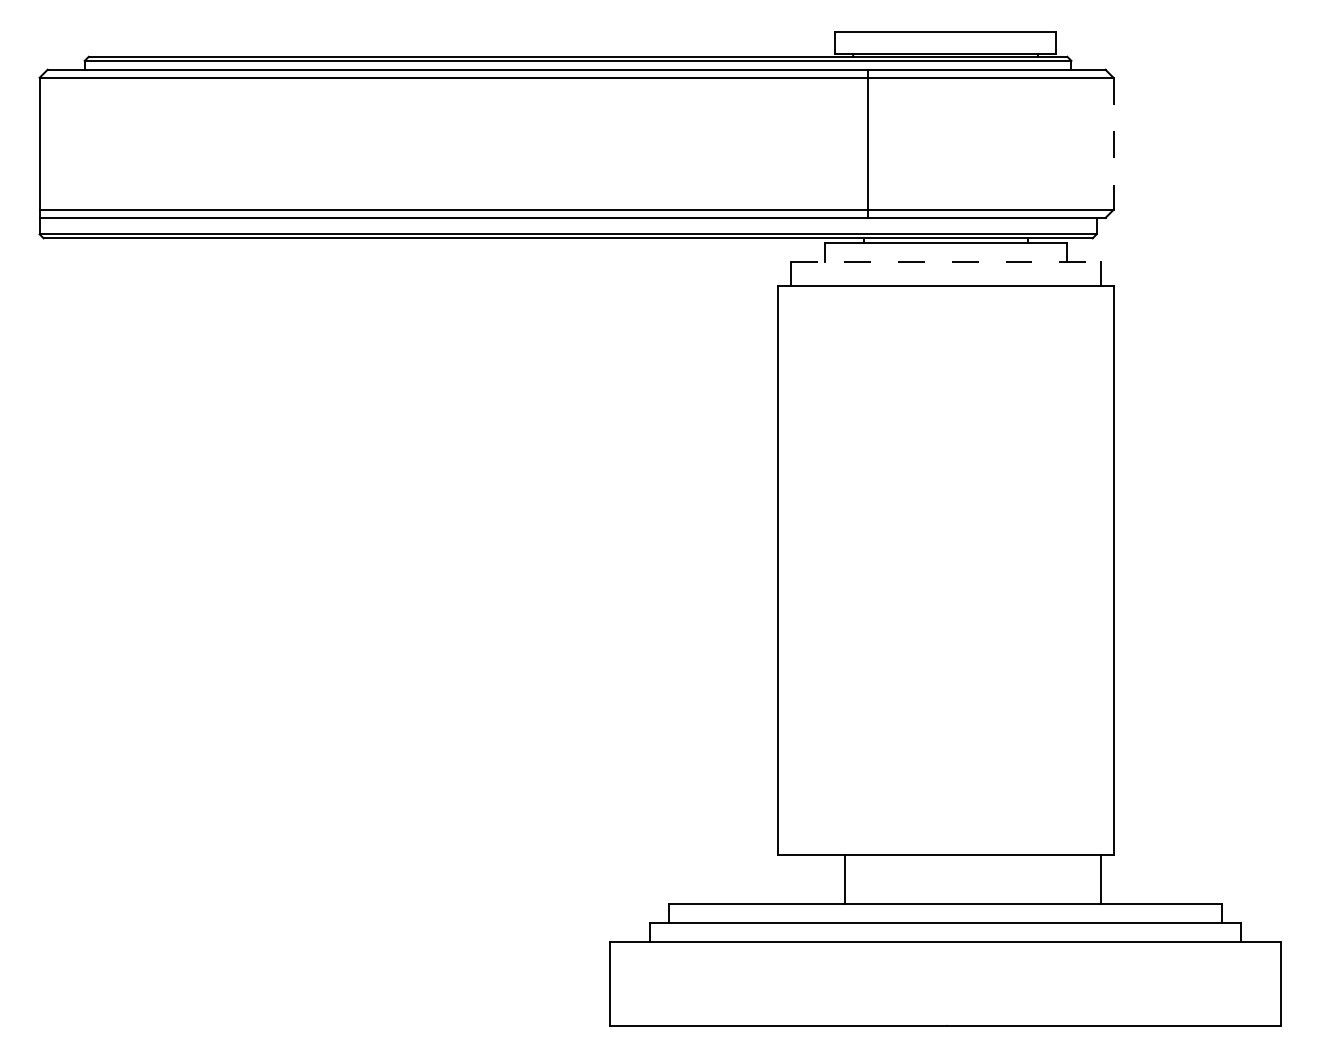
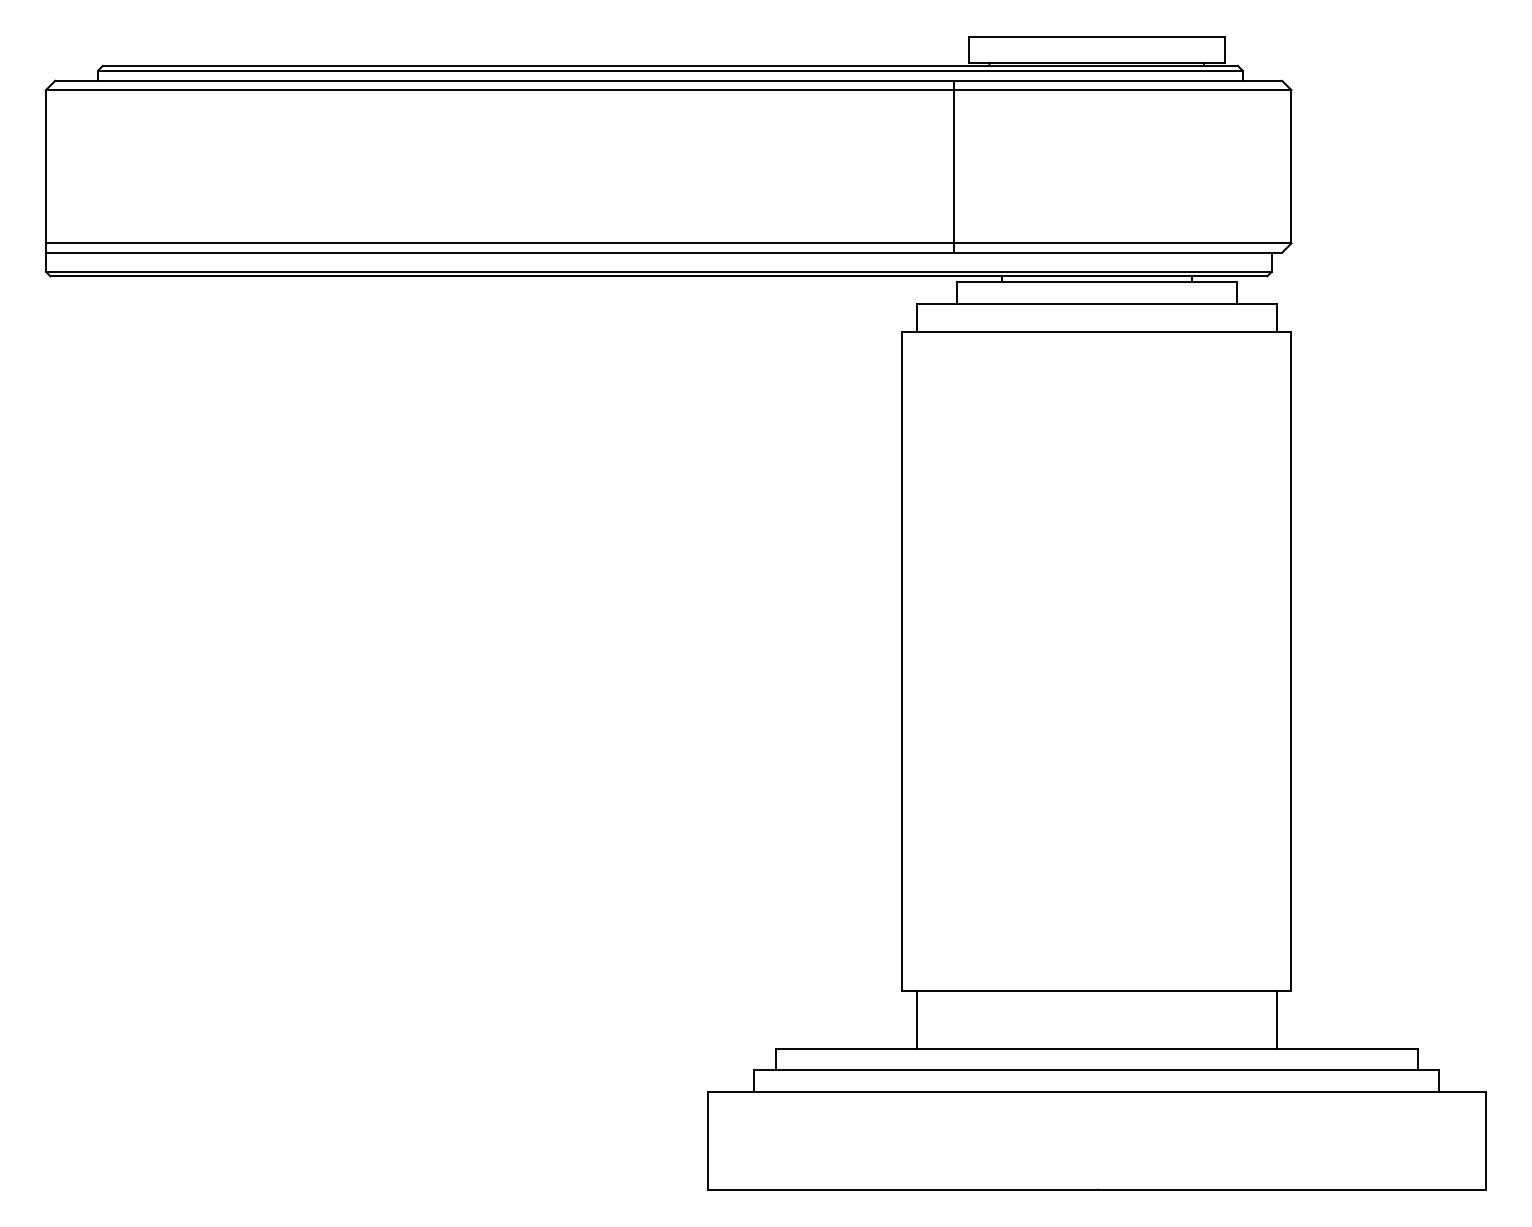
line: (867, 143) -> (953, 166), moved
line: (1113, 144) -> (1291, 167), dashed -> solid
line: (946, 261) -> (1097, 303), dashed -> solid
line: (844, 879) -> (916, 1020), moved

